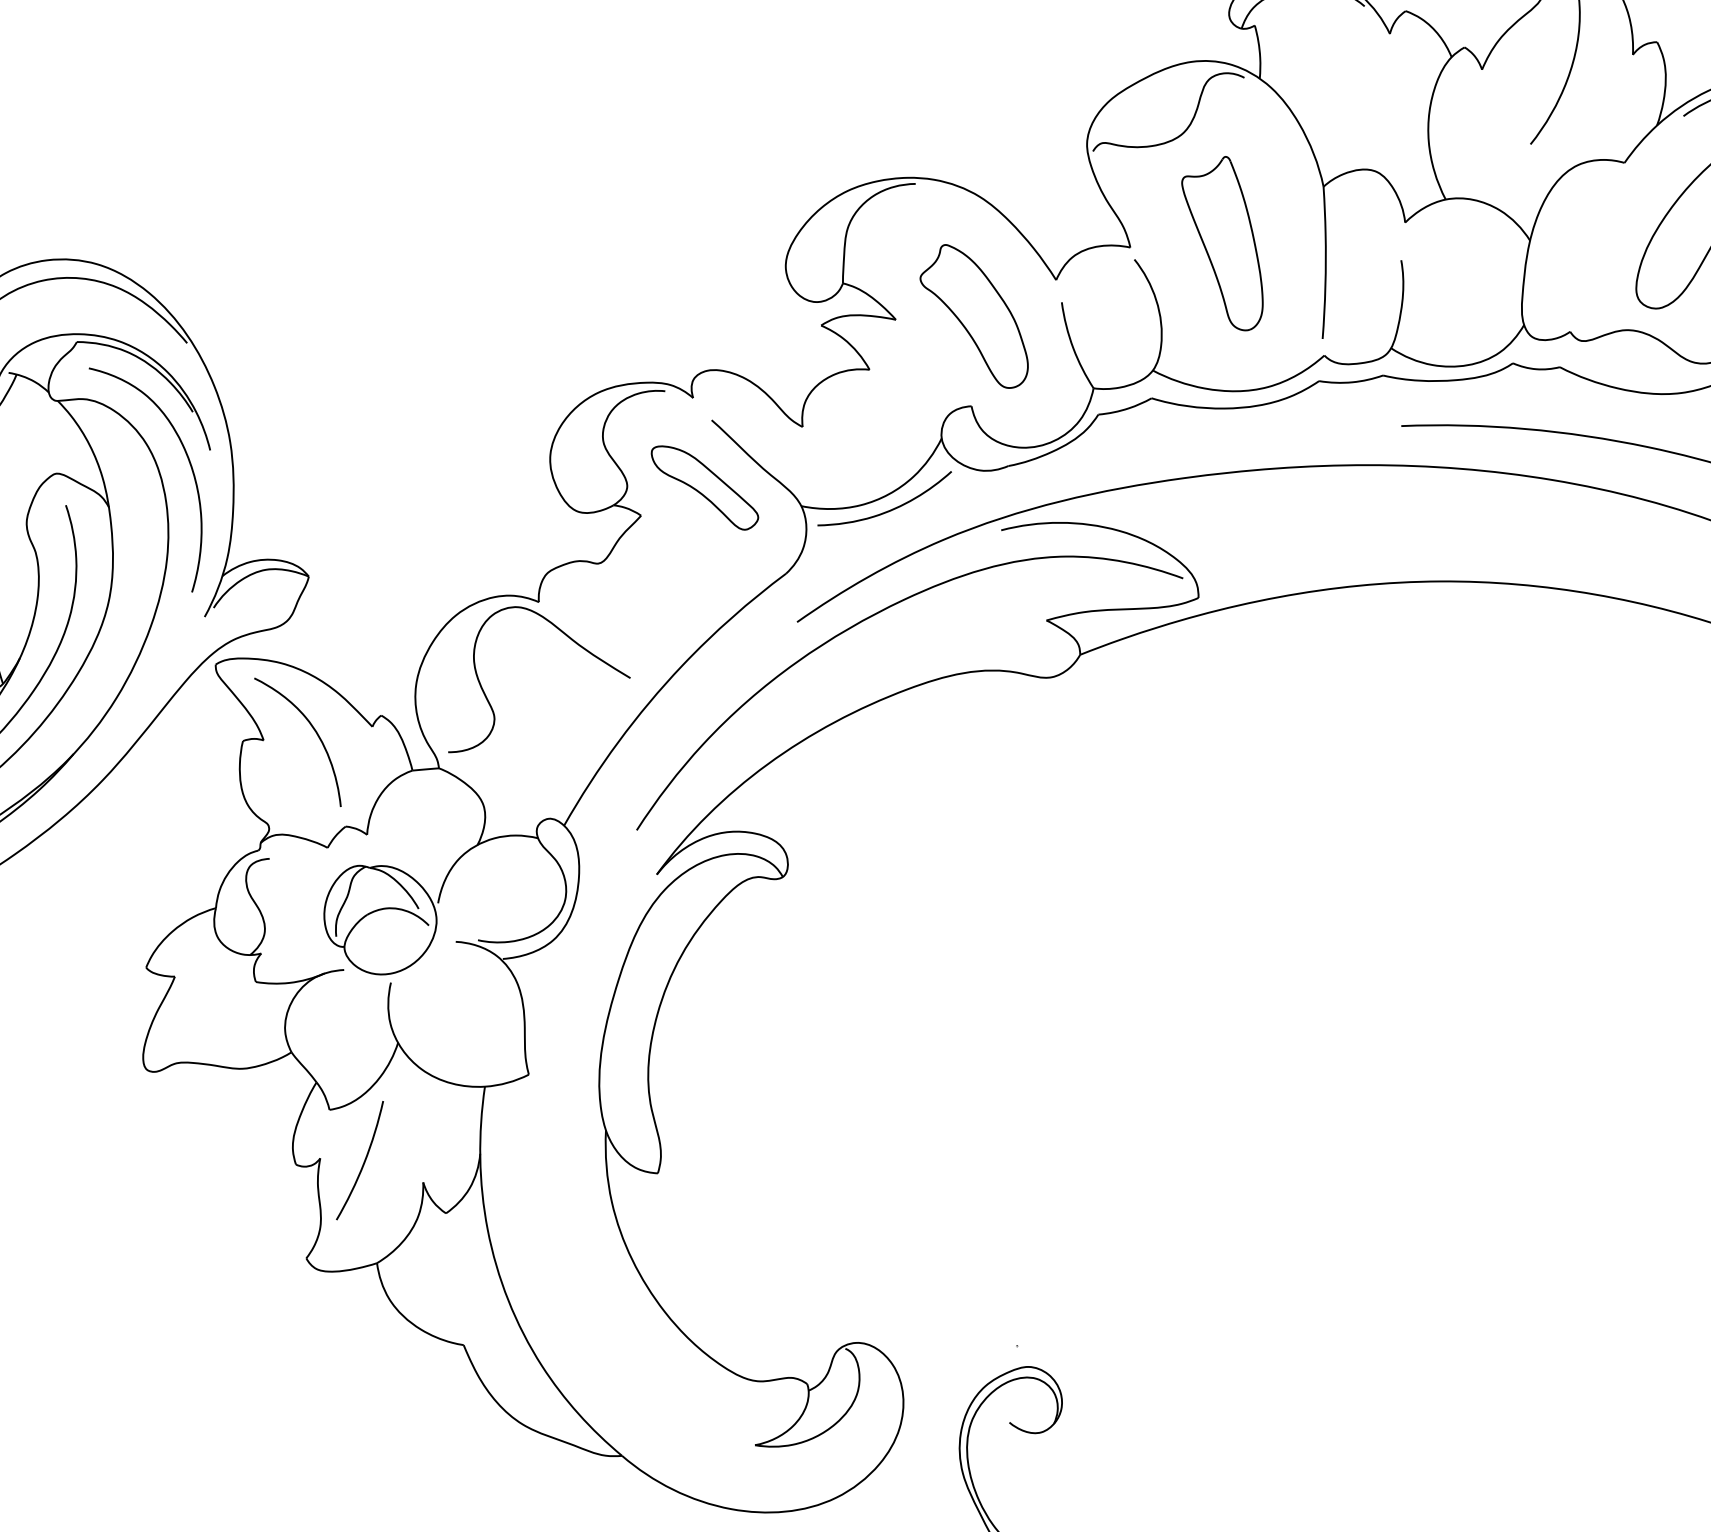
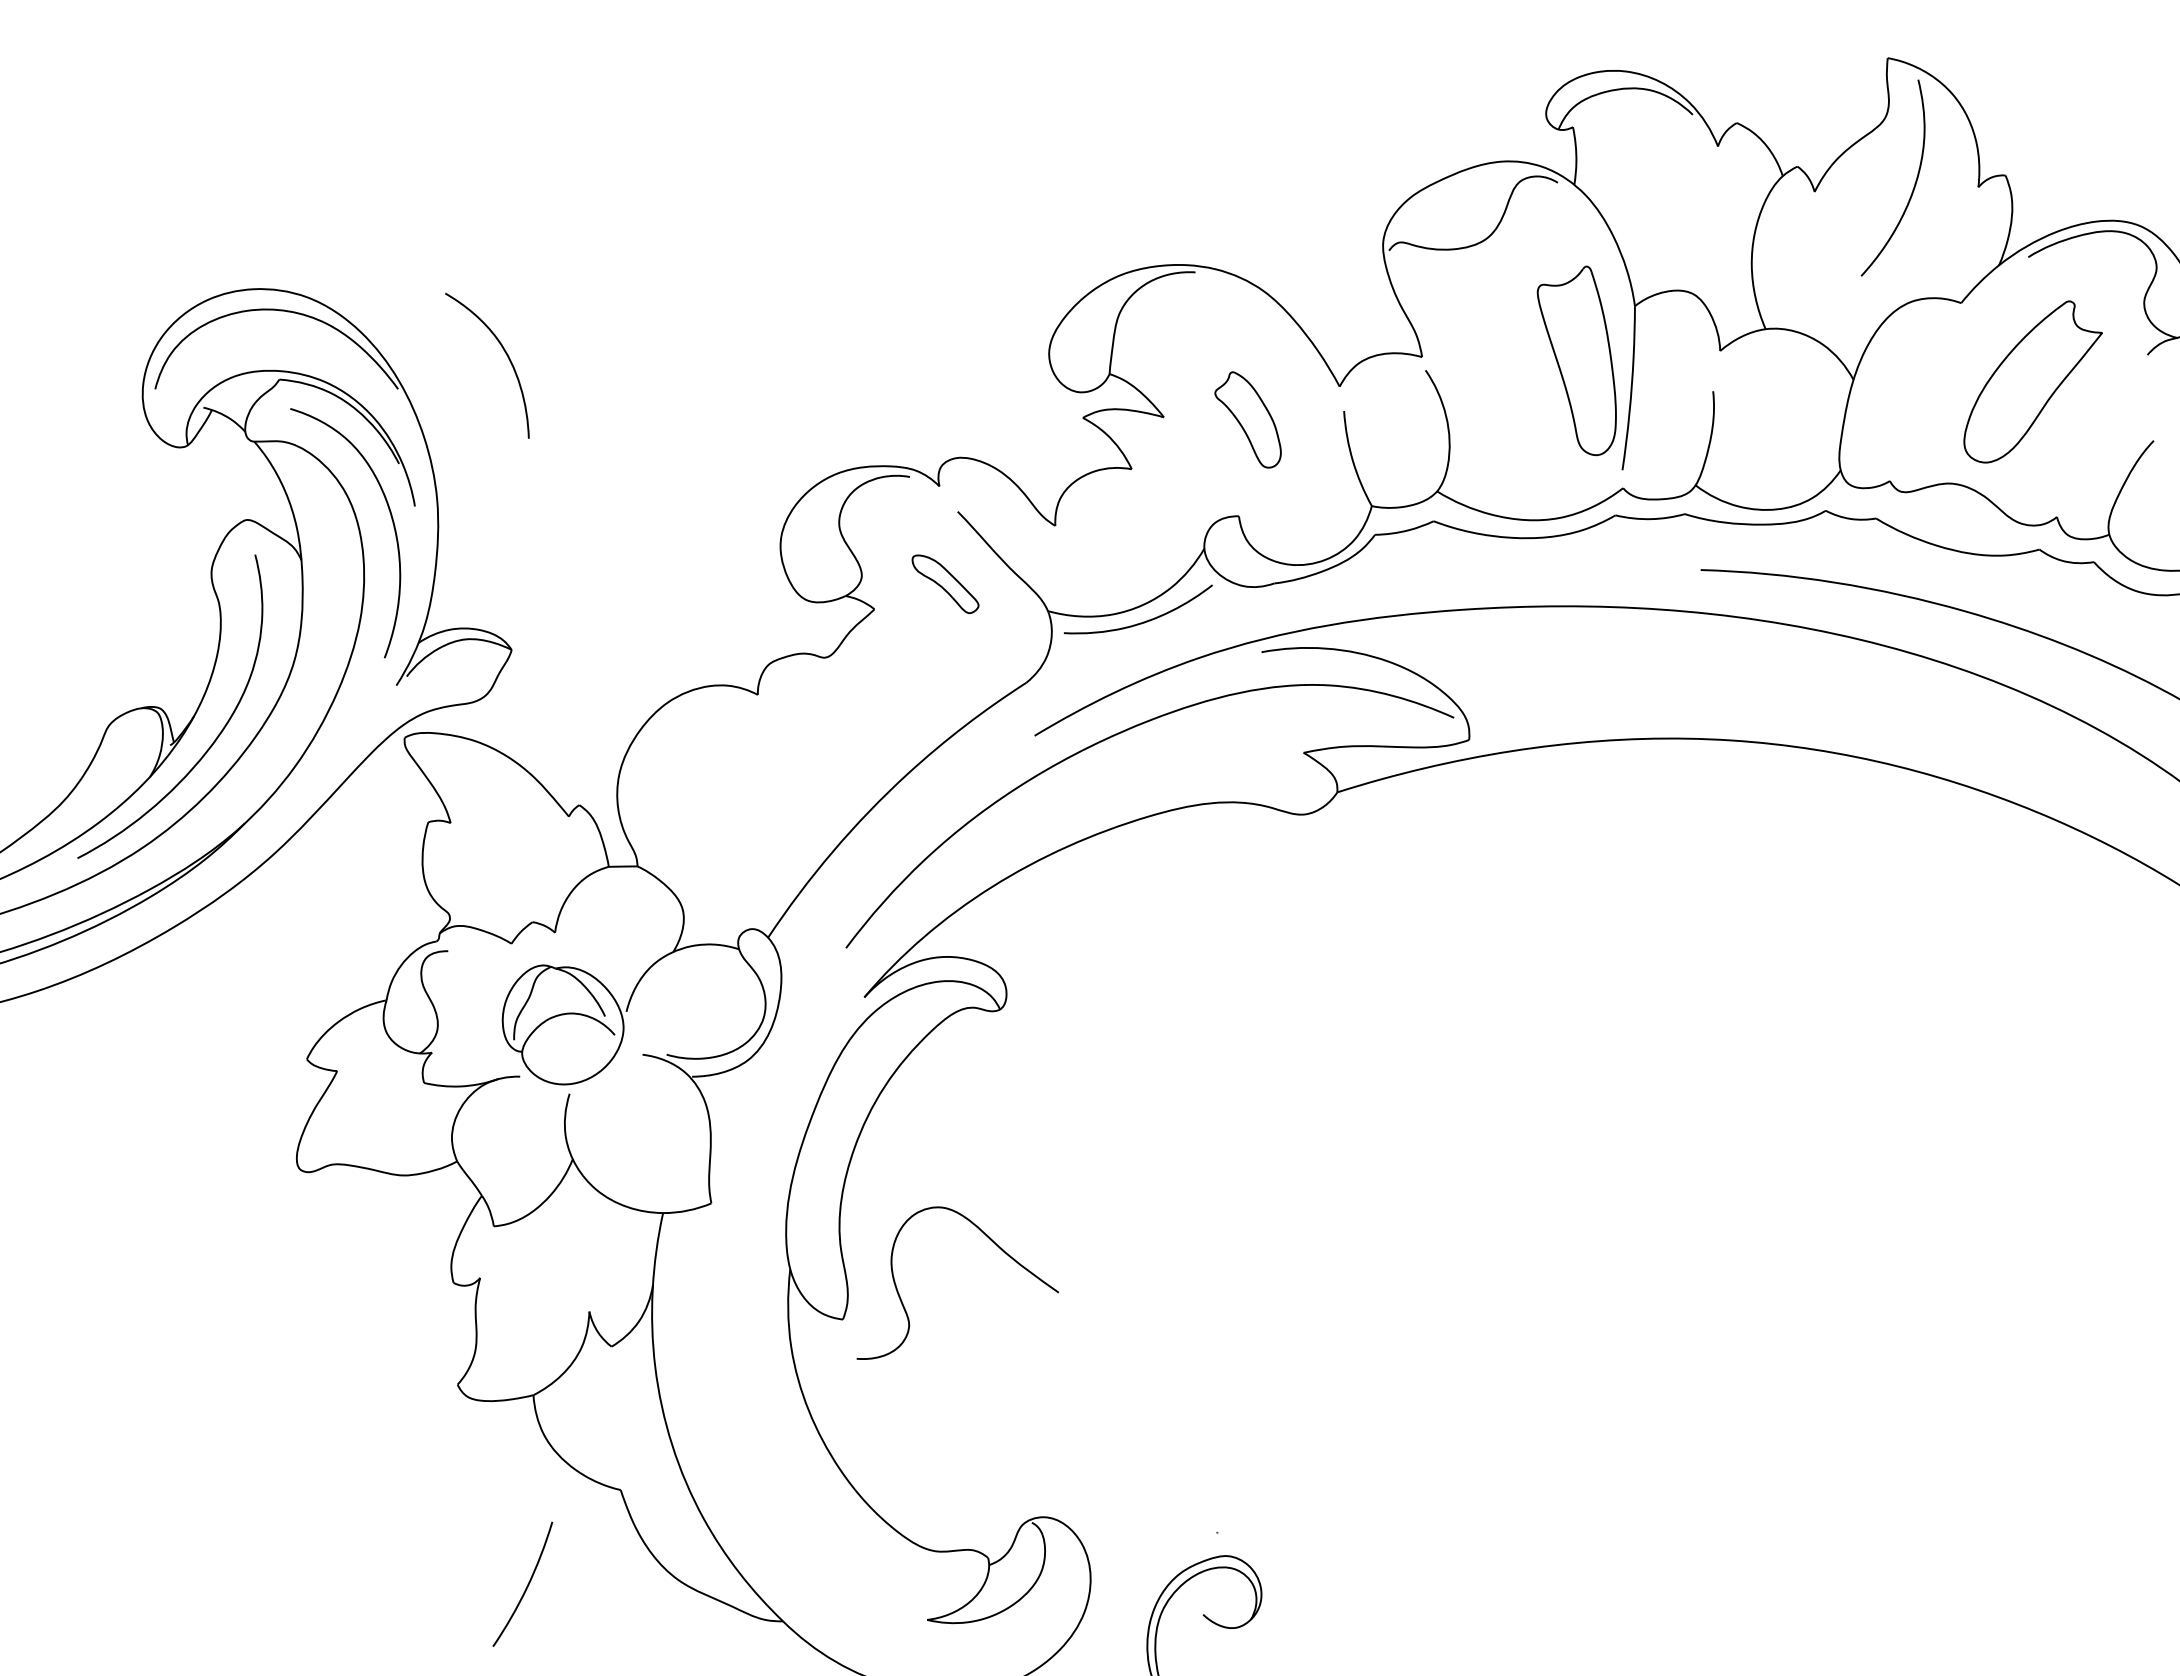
part: (1222, 244) -> (1576, 360), moved
part: (973, 316) -> (1247, 419), size x0.6
part: (705, 488) -> (945, 584), size x0.6
curve: (568, 637) -> (994, 1244), moved
curve: (312, 728) -> (504, 352), moved
curve: (363, 1162) -> (526, 1586), moved

